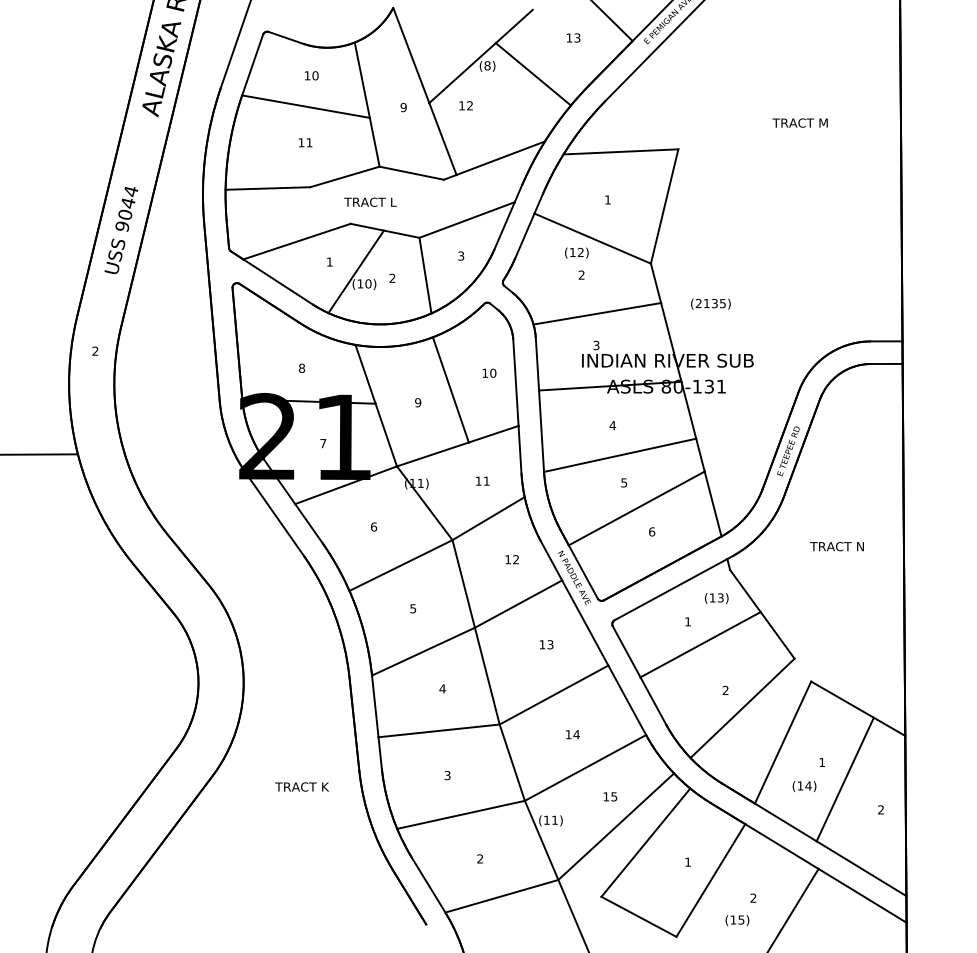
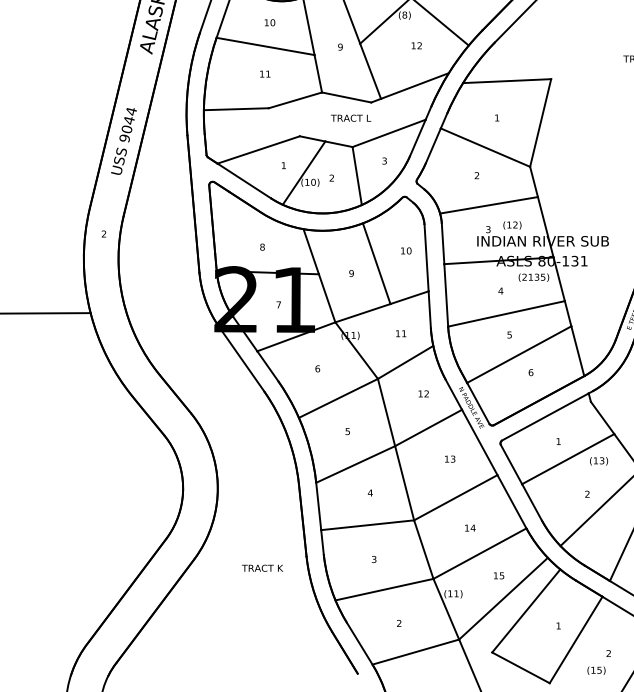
text: (465, 105) -> (416, 45), moved
text: (370, 201) -> (351, 117), moved
text: (576, 252) -> (512, 225), moved
text: (710, 303) -> (533, 277), moved
text: (716, 598) -> (598, 461), moved

